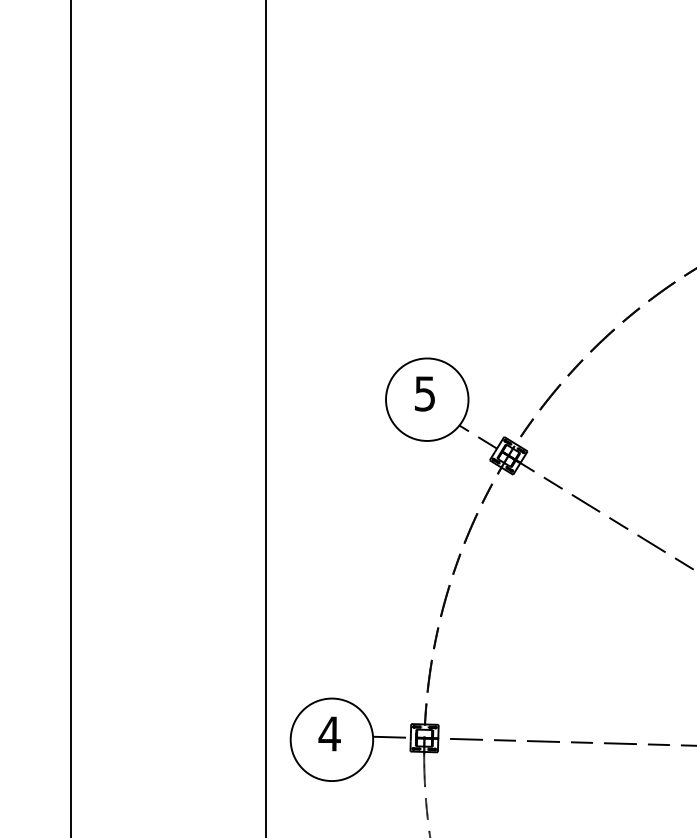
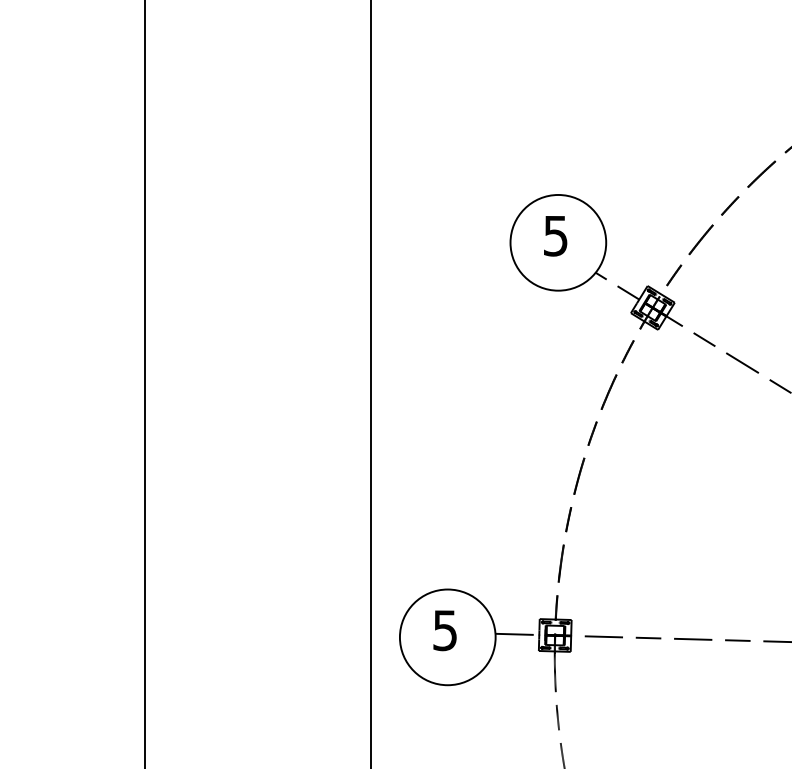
text: (329, 733) -> (444, 630), 4 -> 5

